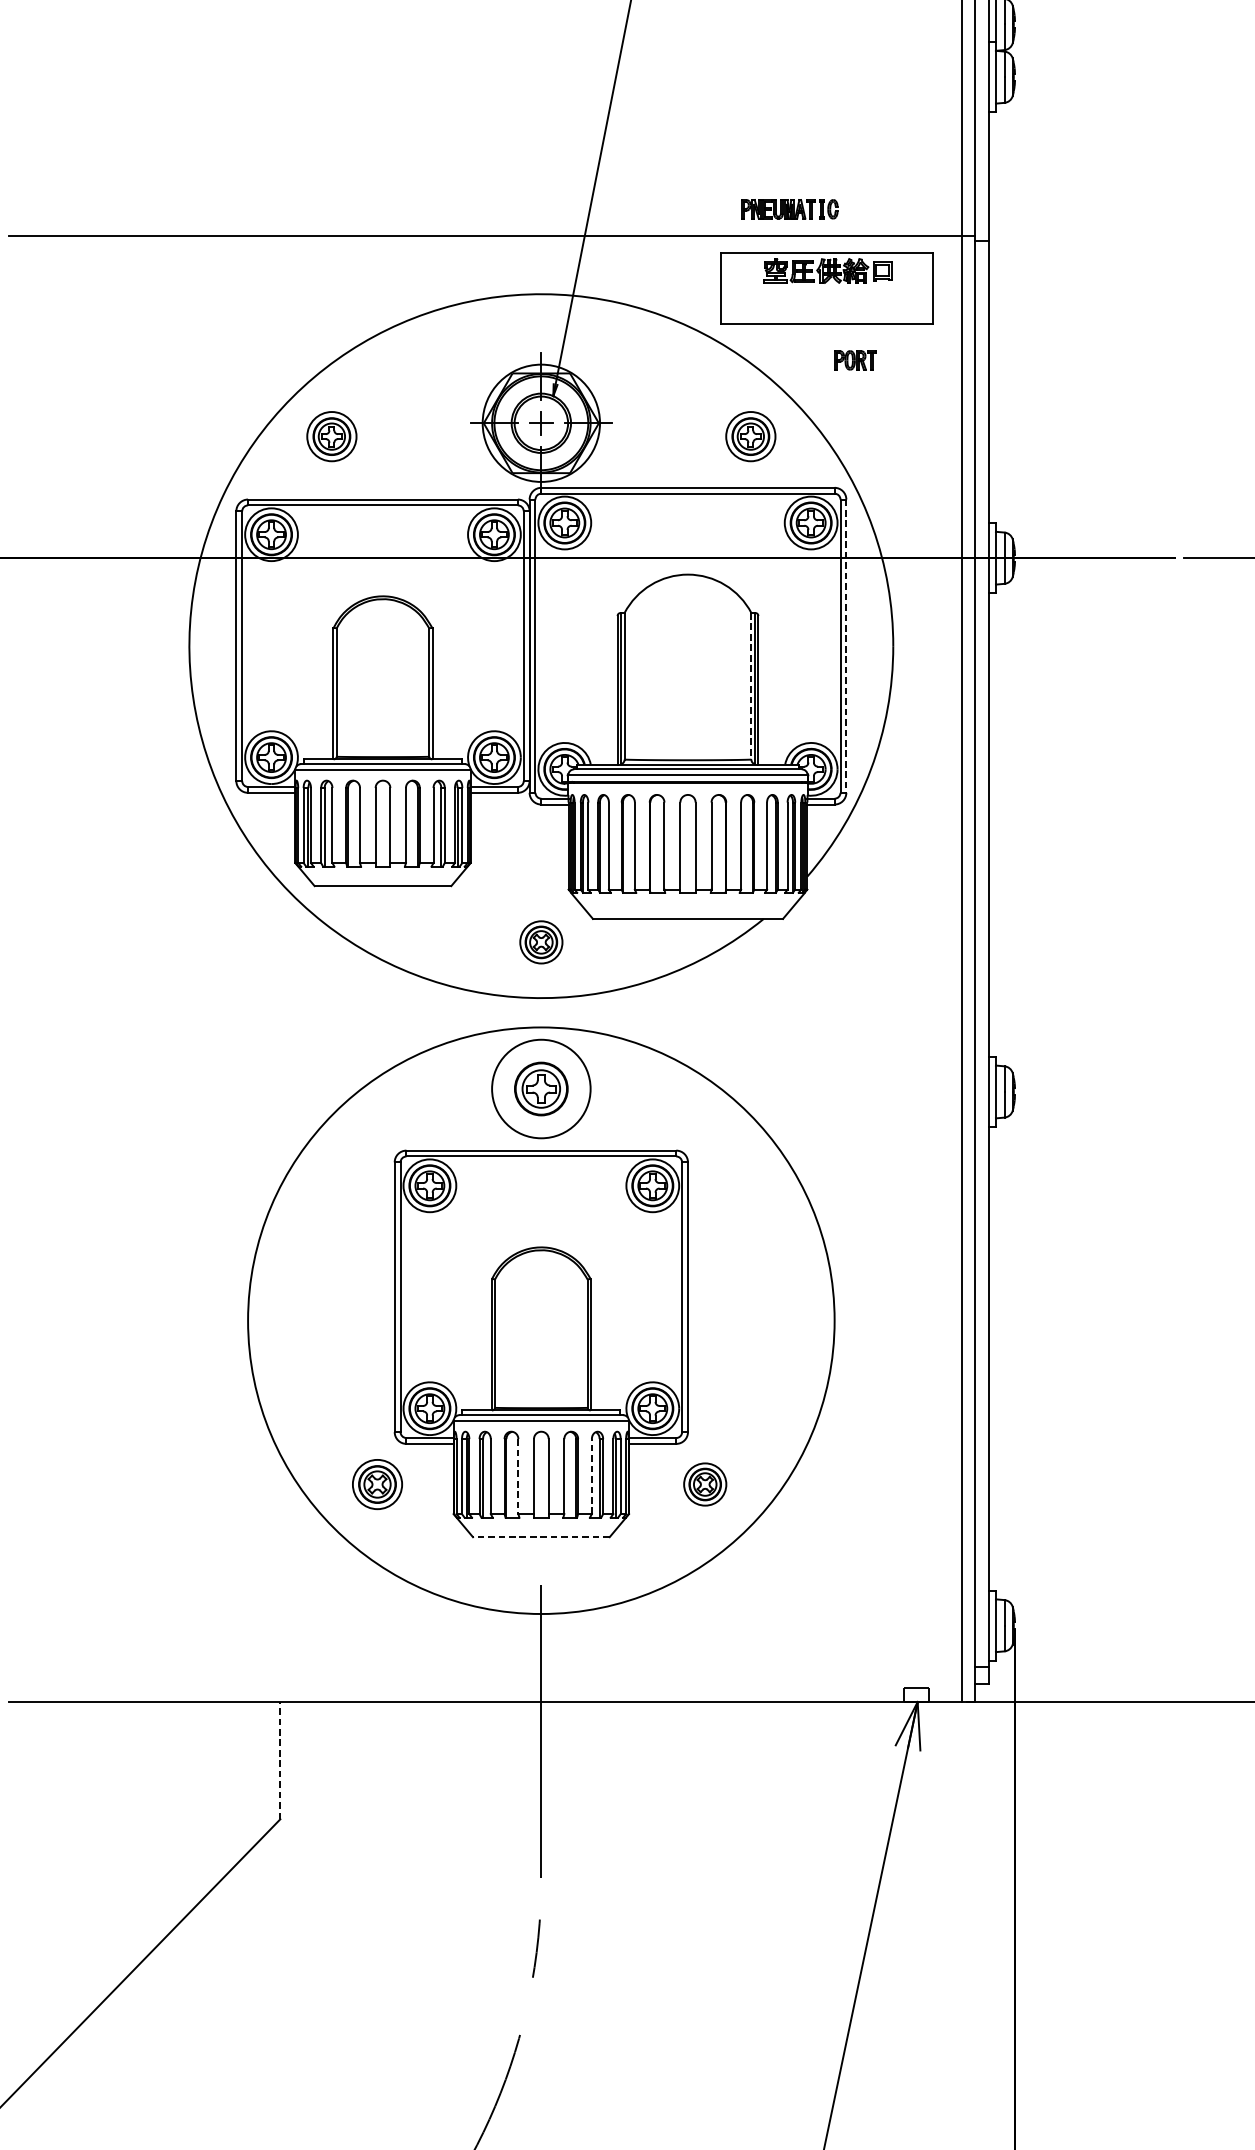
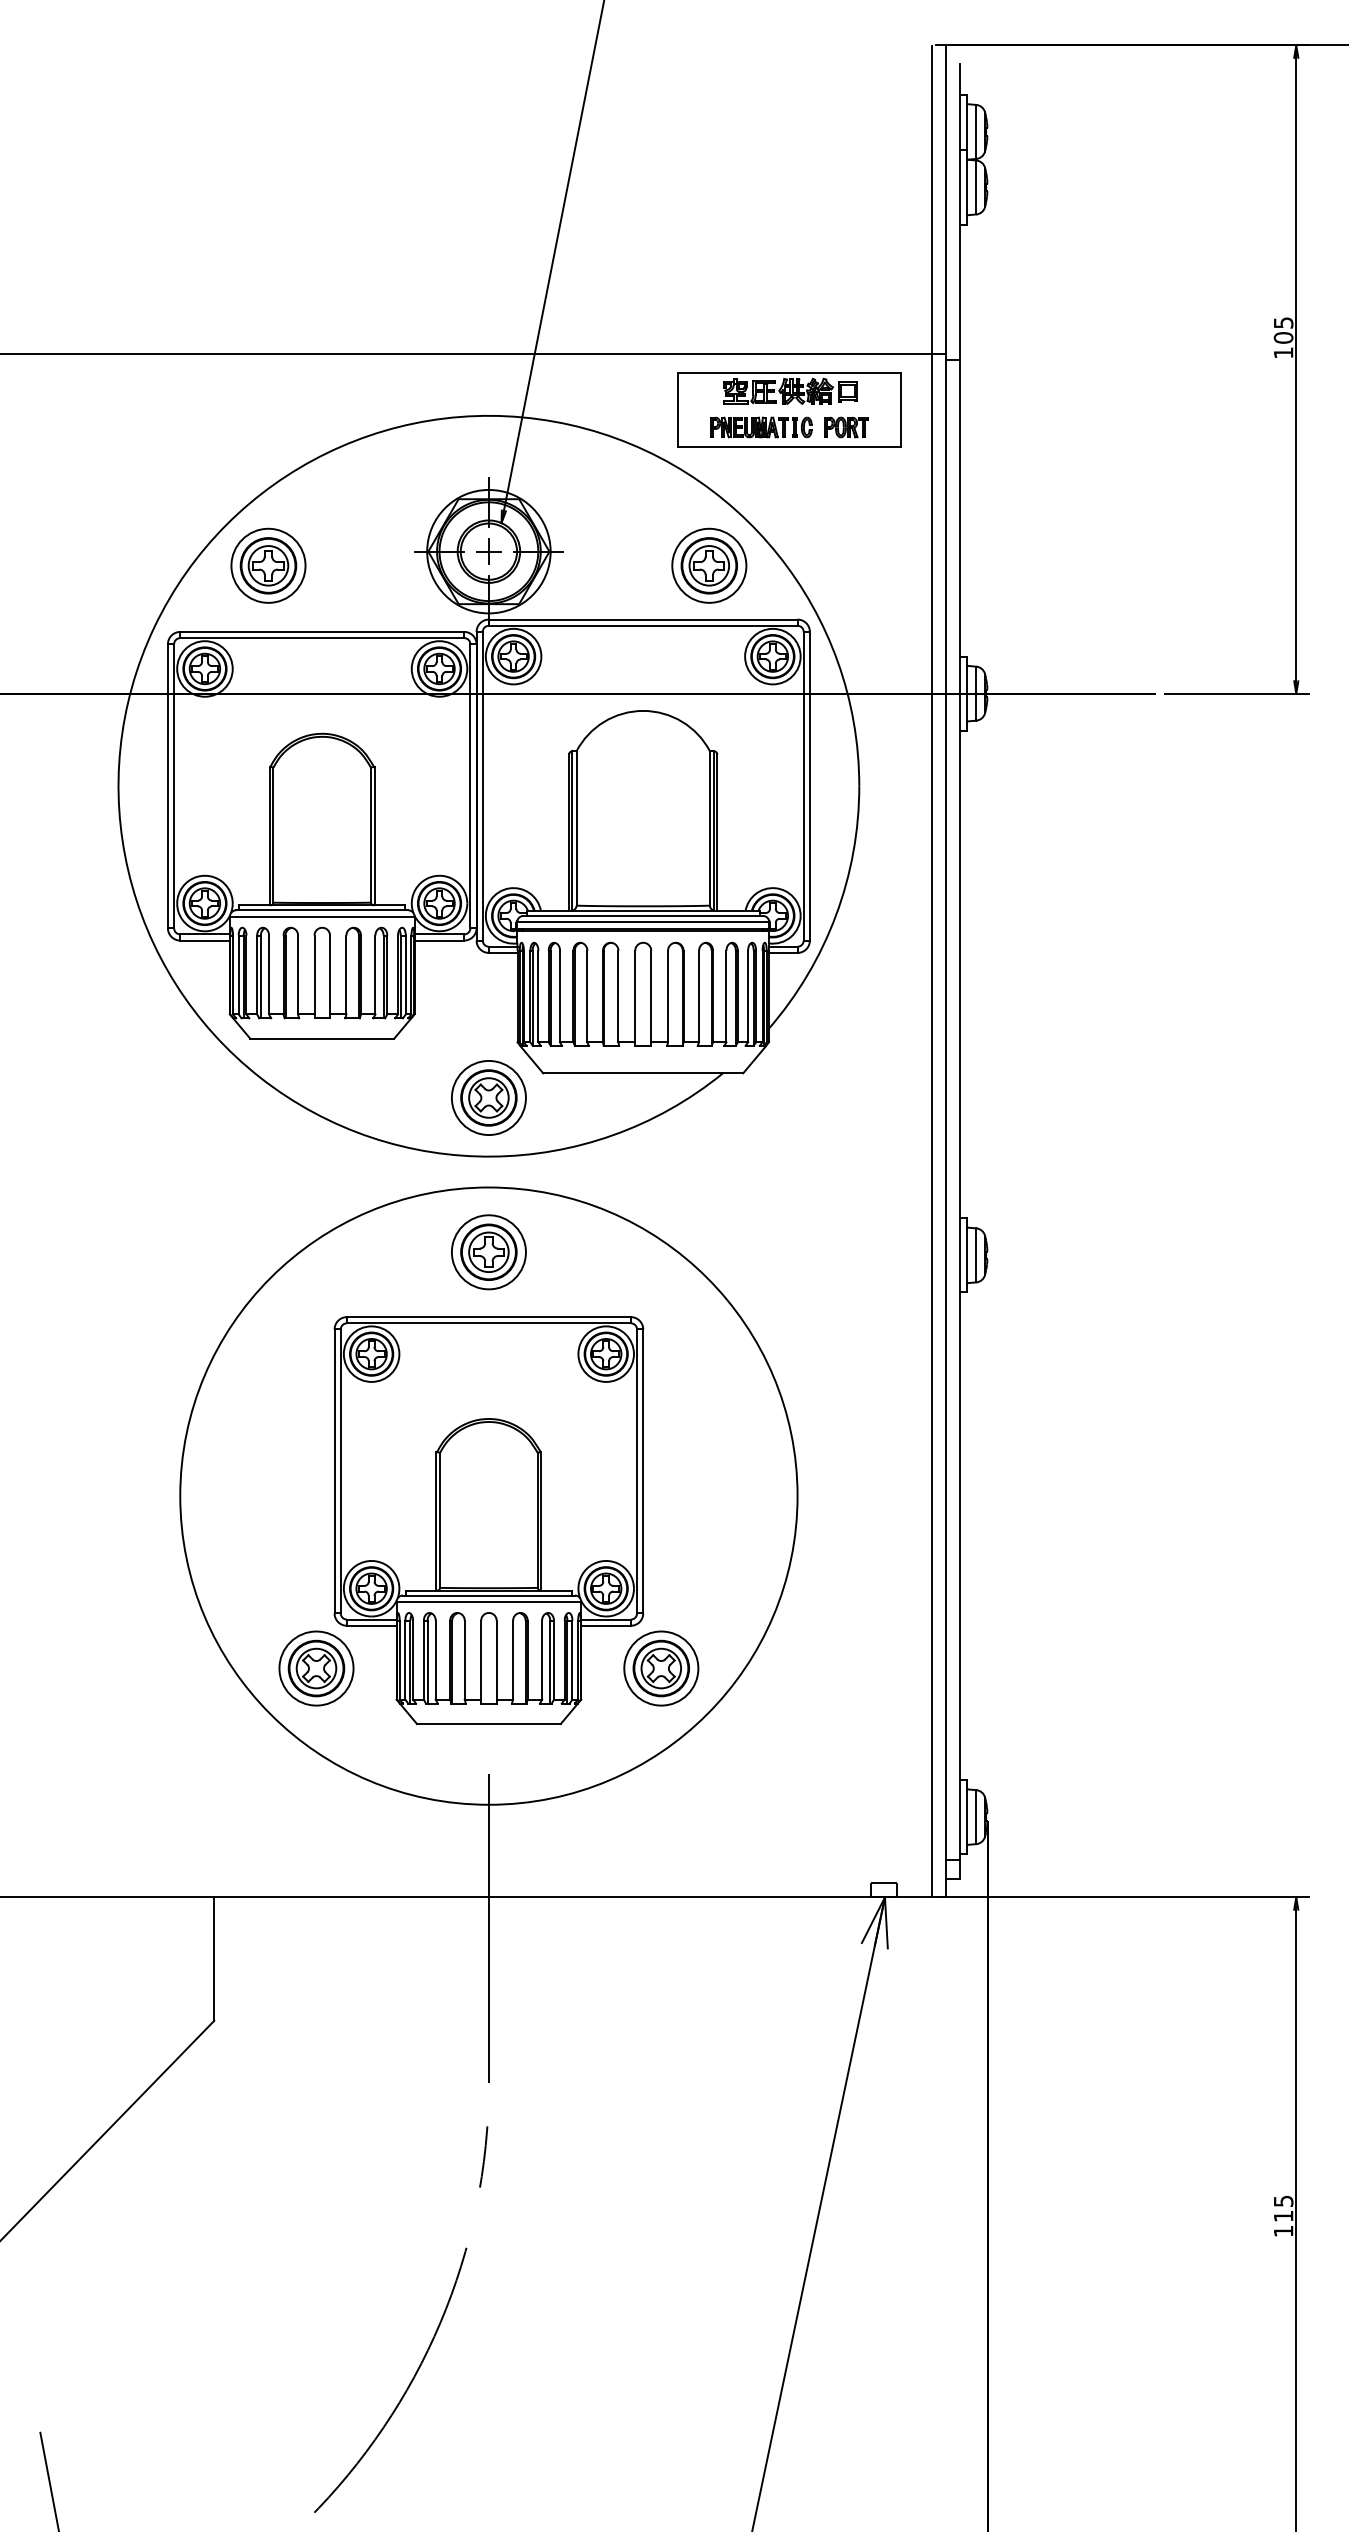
part: (789, 209) -> (761, 427), moved
part: (855, 360) -> (846, 427), moved
part: (331, 436) -> (268, 565), size x1.43
part: (750, 436) -> (709, 565), size x1.43
line: (845, 646) -> (809, 786), dashed -> solid
line: (750, 687) -> (709, 829), dashed -> solid
part: (540, 941) -> (488, 1097), size x1.67
circle: (540, 1089) -> (488, 1252), size x0.71
line: (592, 1475) -> (542, 1659), dashed -> solid
line: (518, 1476) -> (464, 1660), dashed -> solid
part: (377, 1484) -> (316, 1668), size x1.43
part: (705, 1484) -> (661, 1668), size x1.67
line: (540, 1536) -> (488, 1723), dashed -> solid
line: (280, 1761) -> (214, 1959), dashed -> solid

